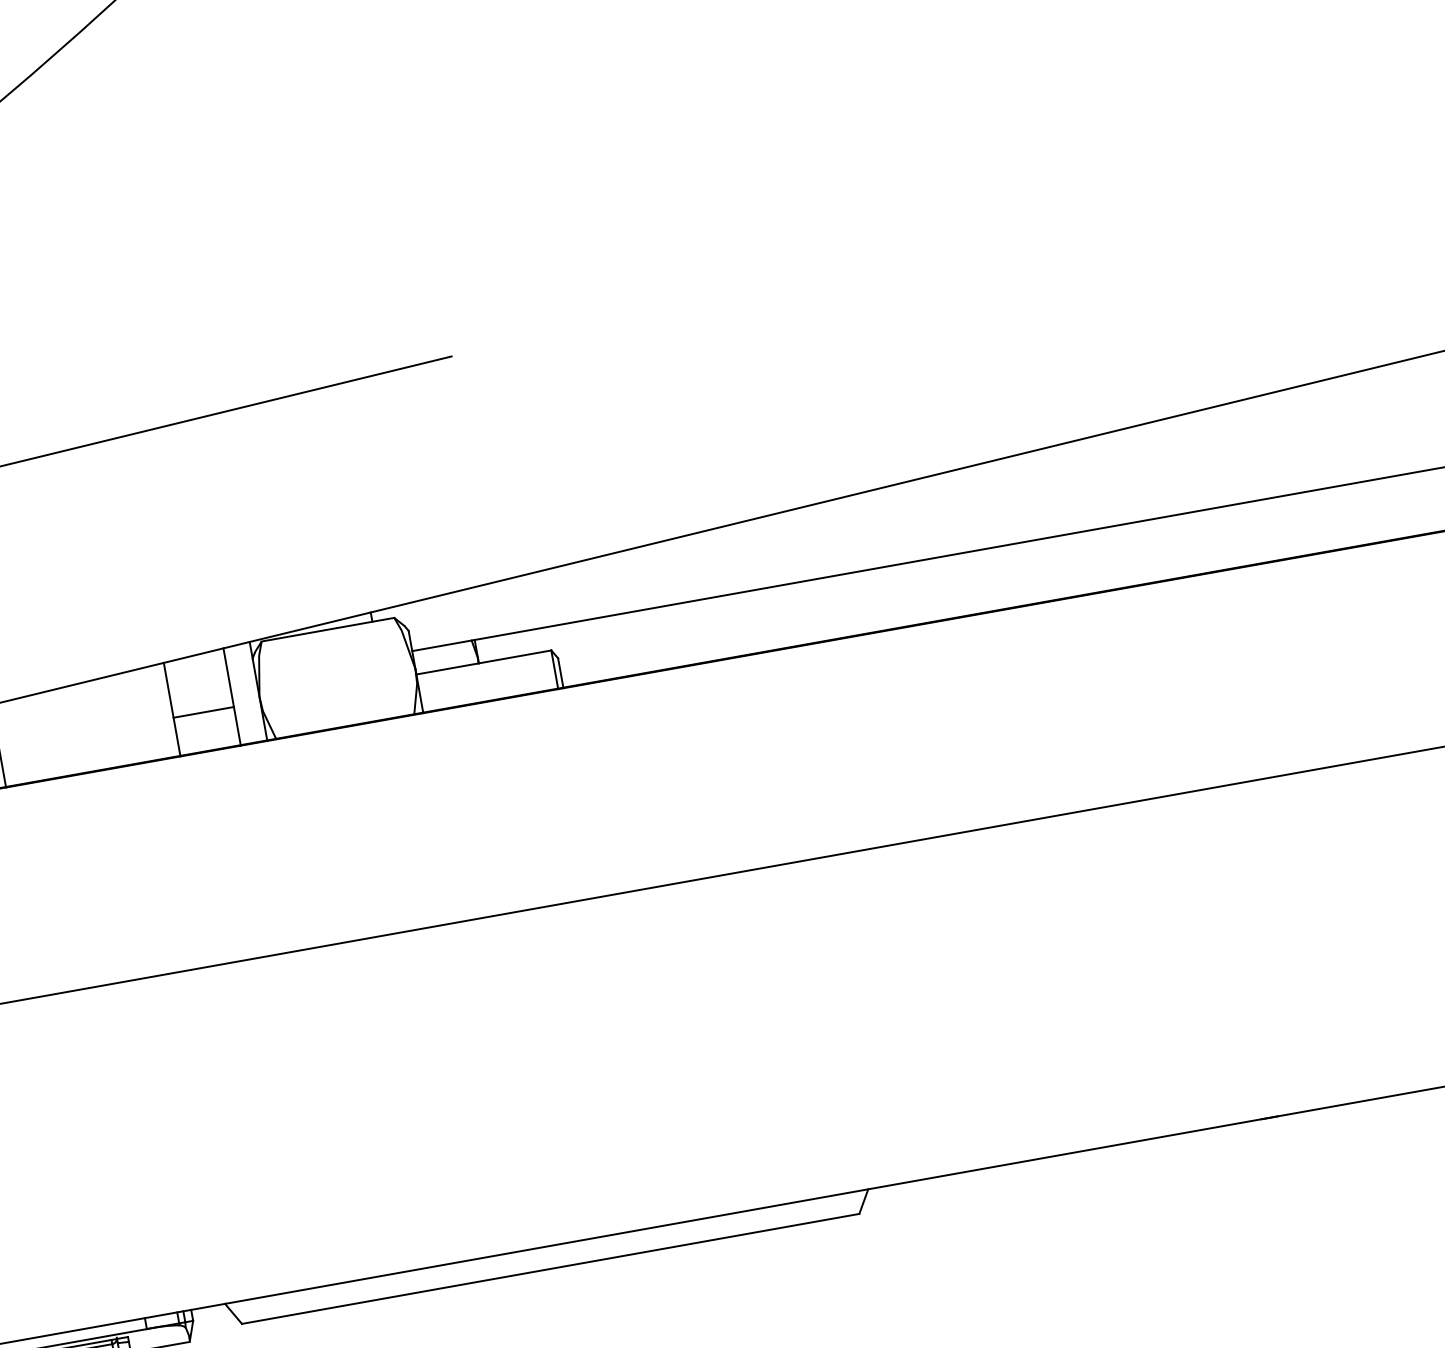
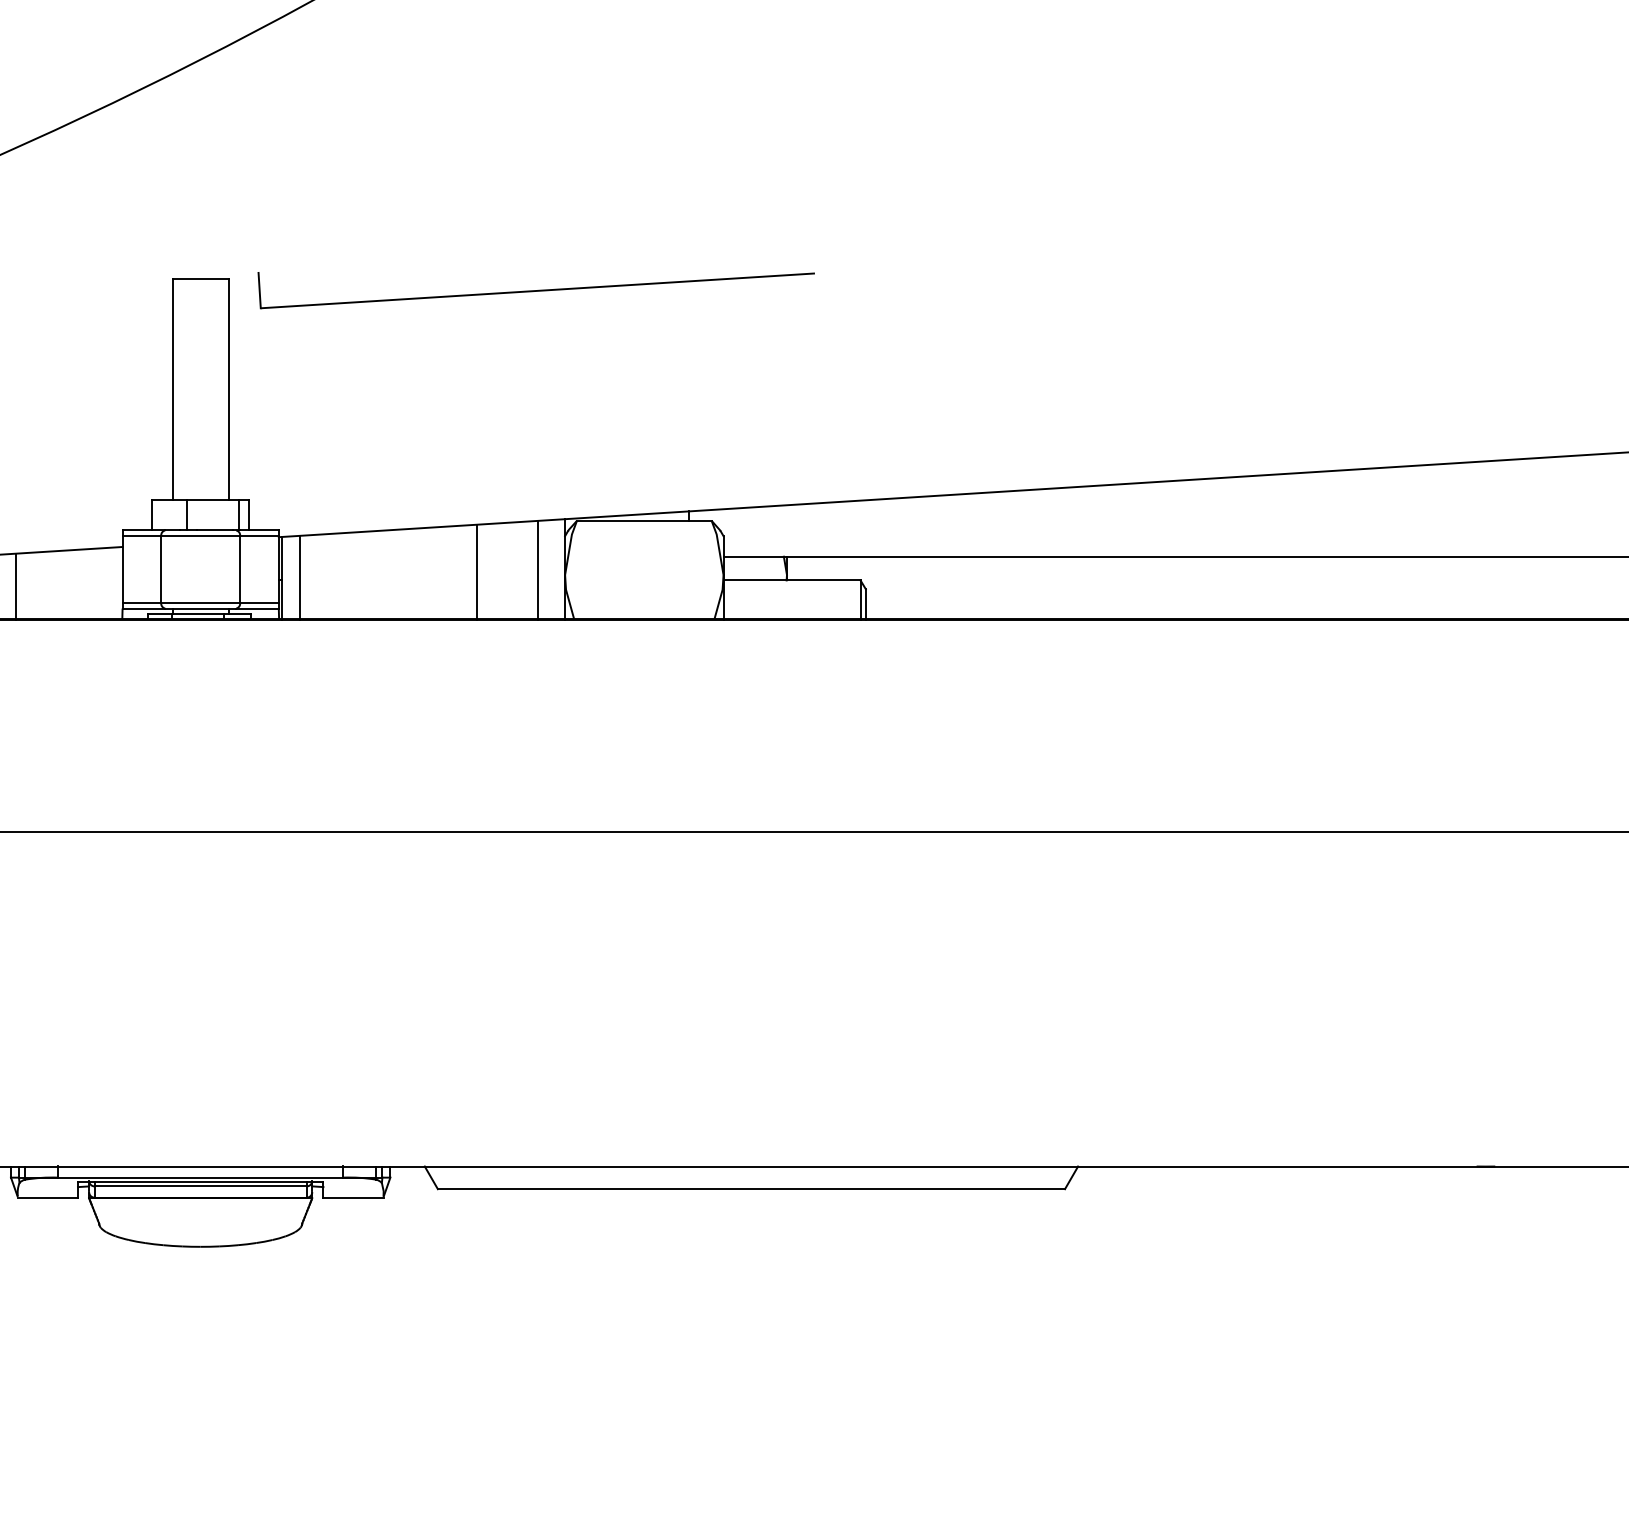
line: (203, 712) -> (507, 580), removed

